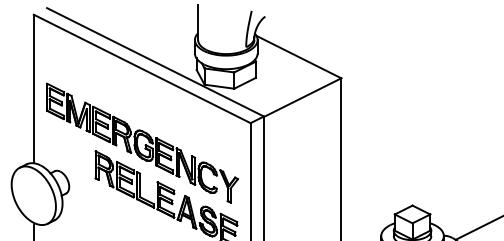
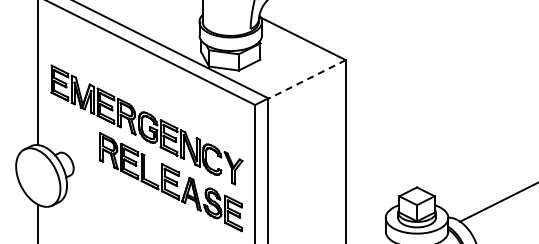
line: (302, 97) -> (306, 79), solid -> dashed

